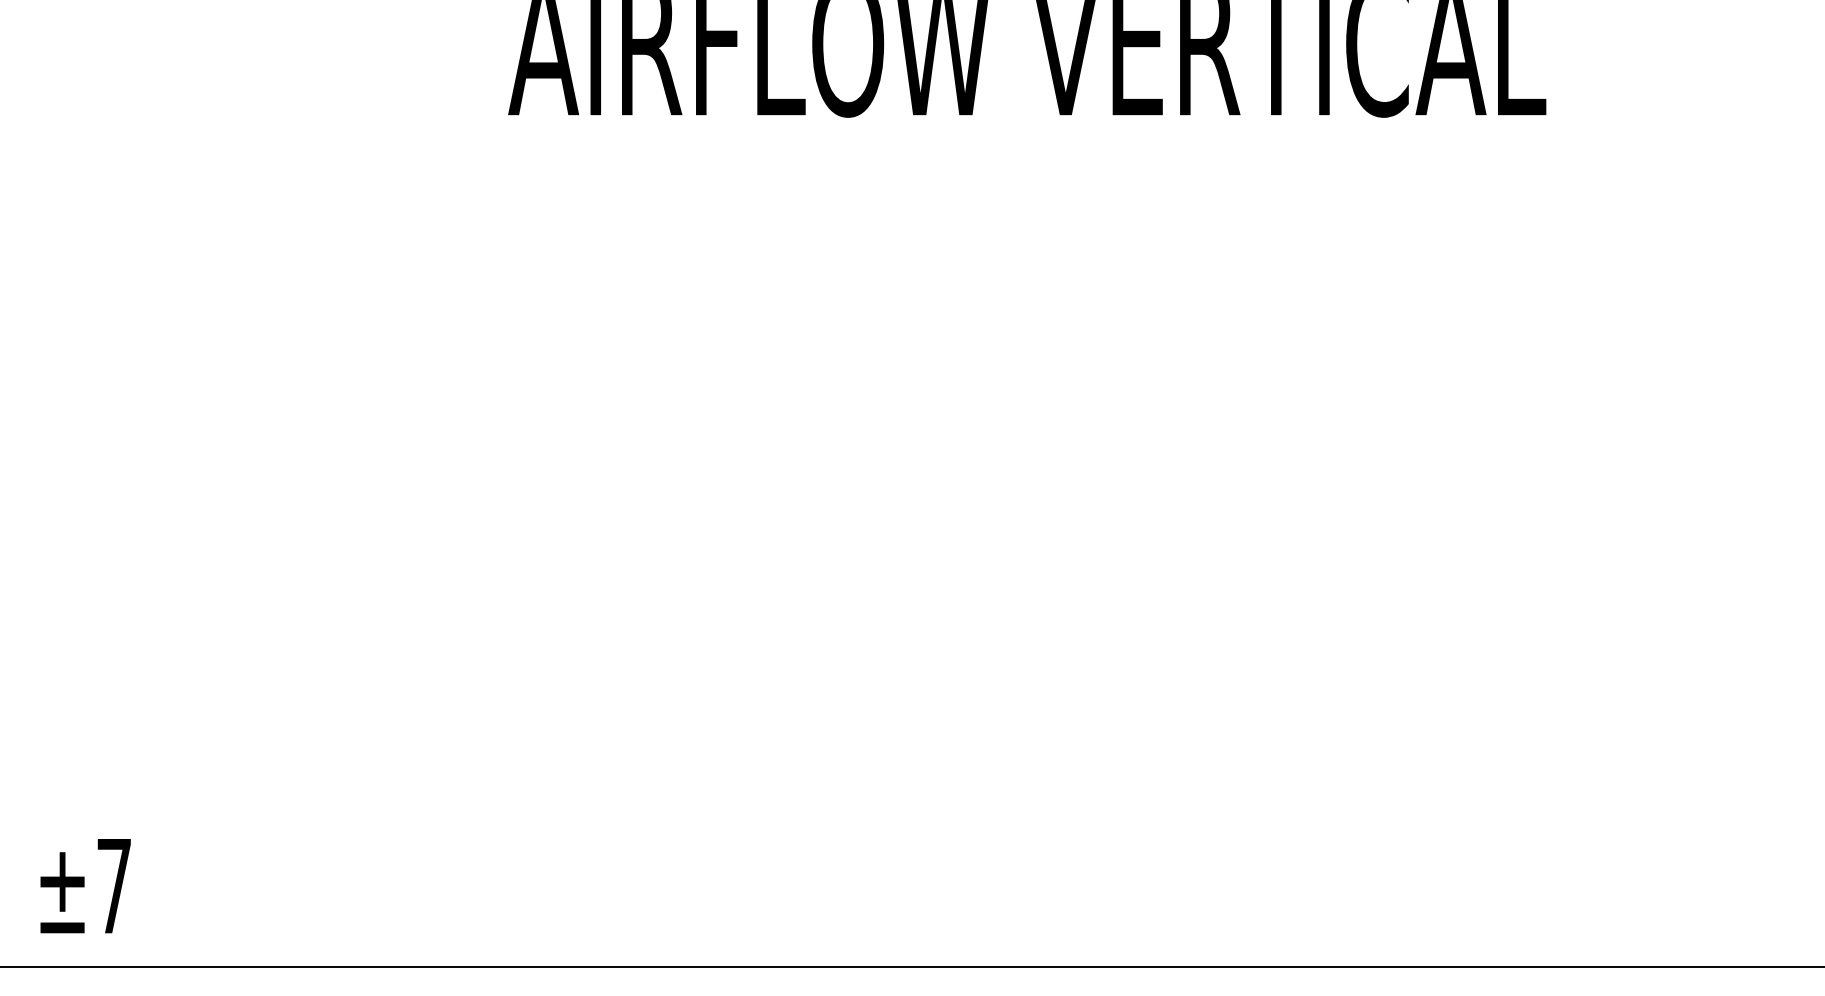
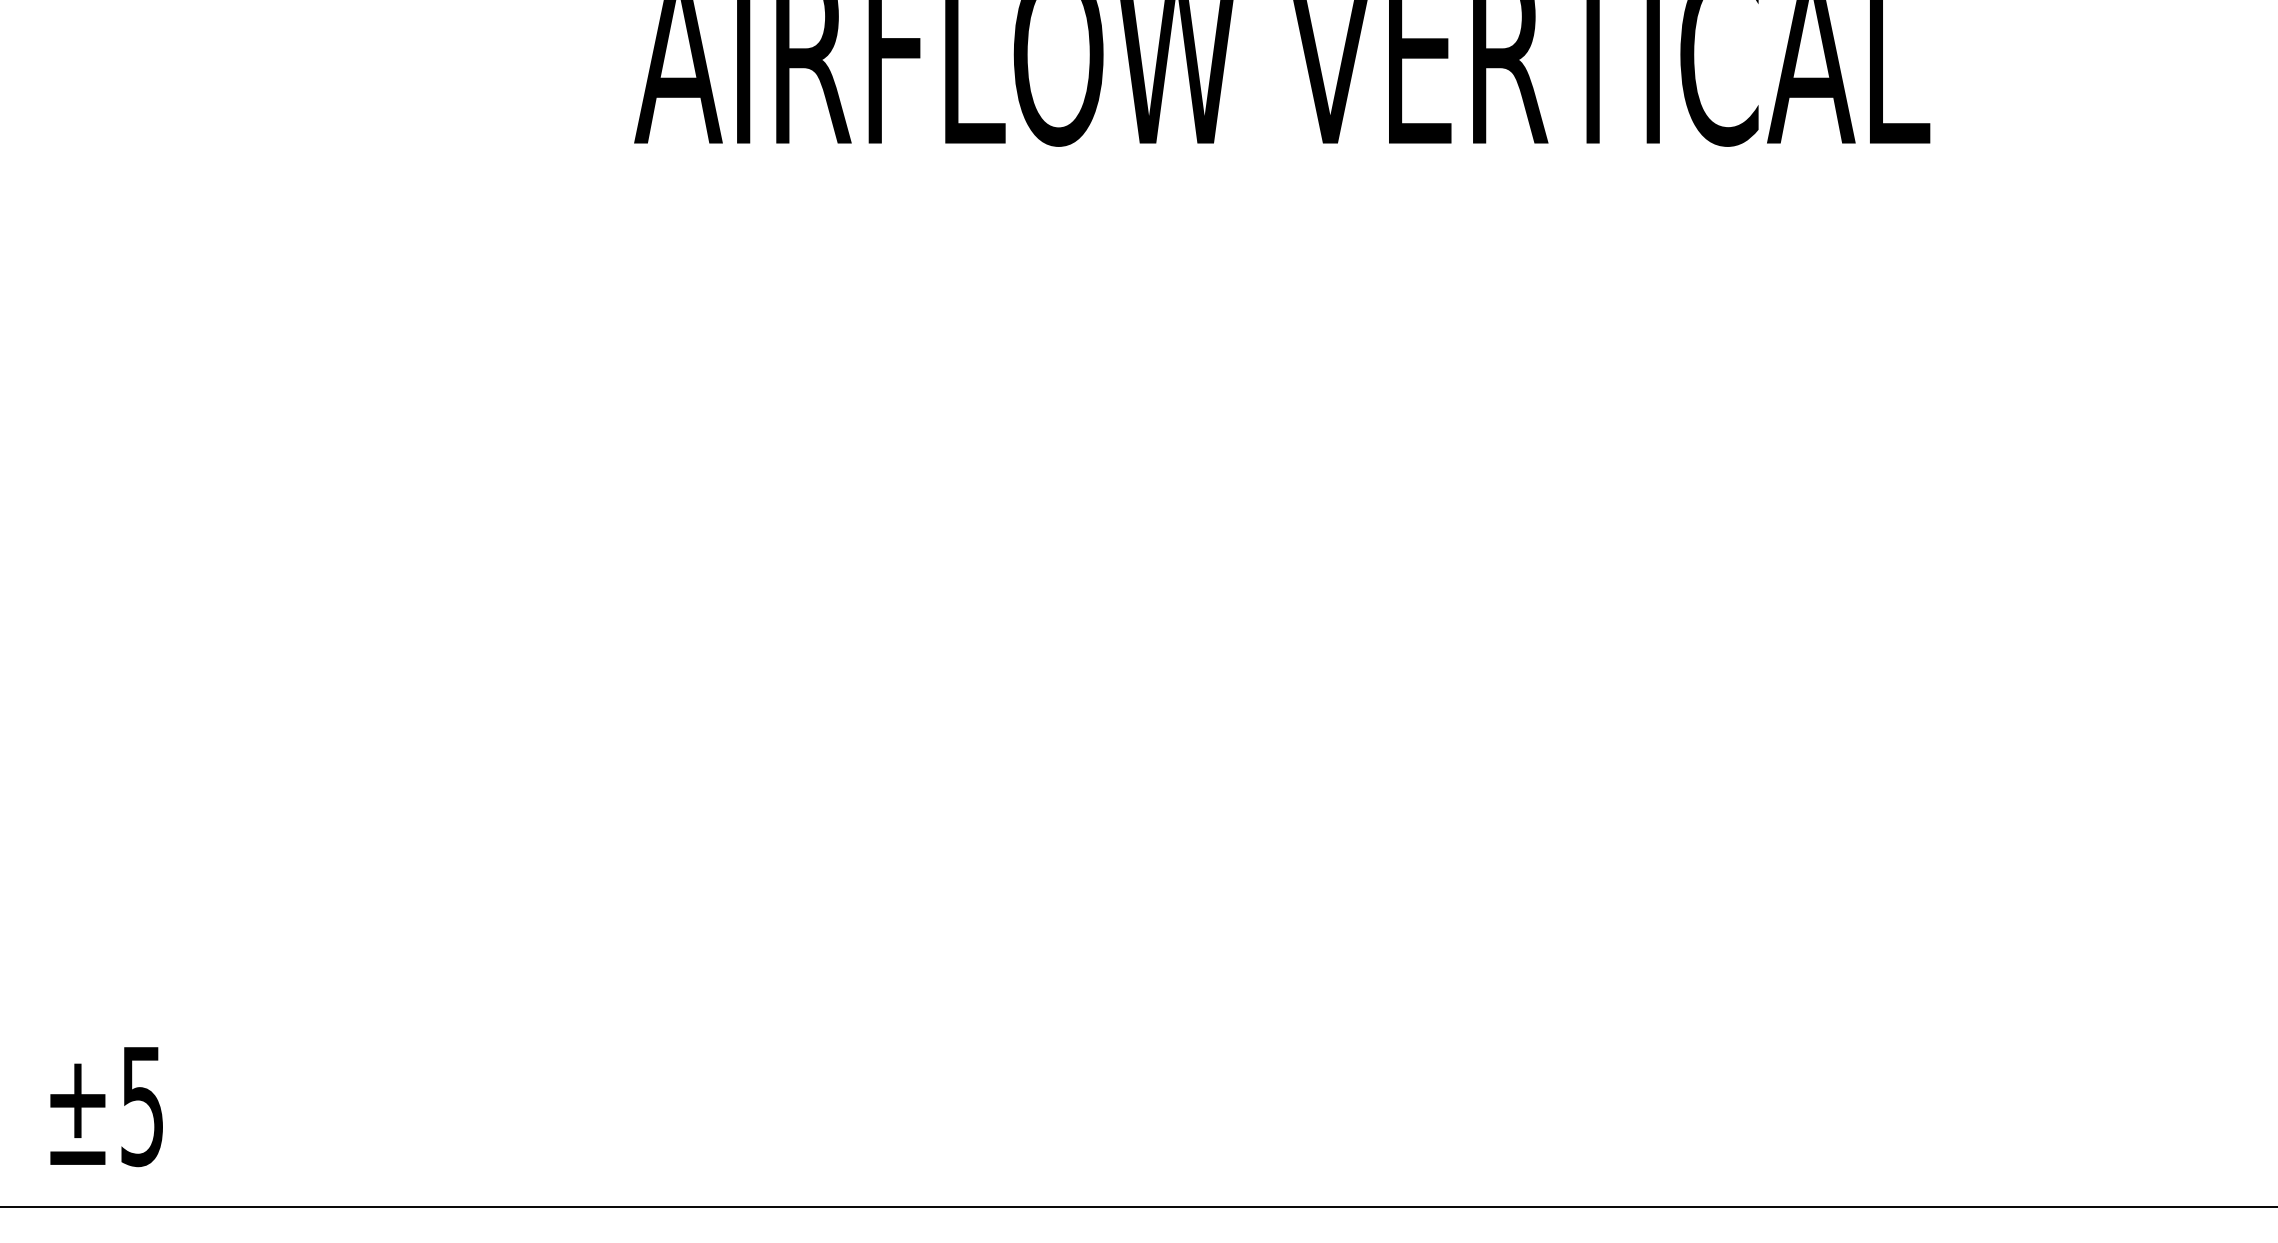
text: (114, 887) -> (142, 1107), ±7 -> ±5

